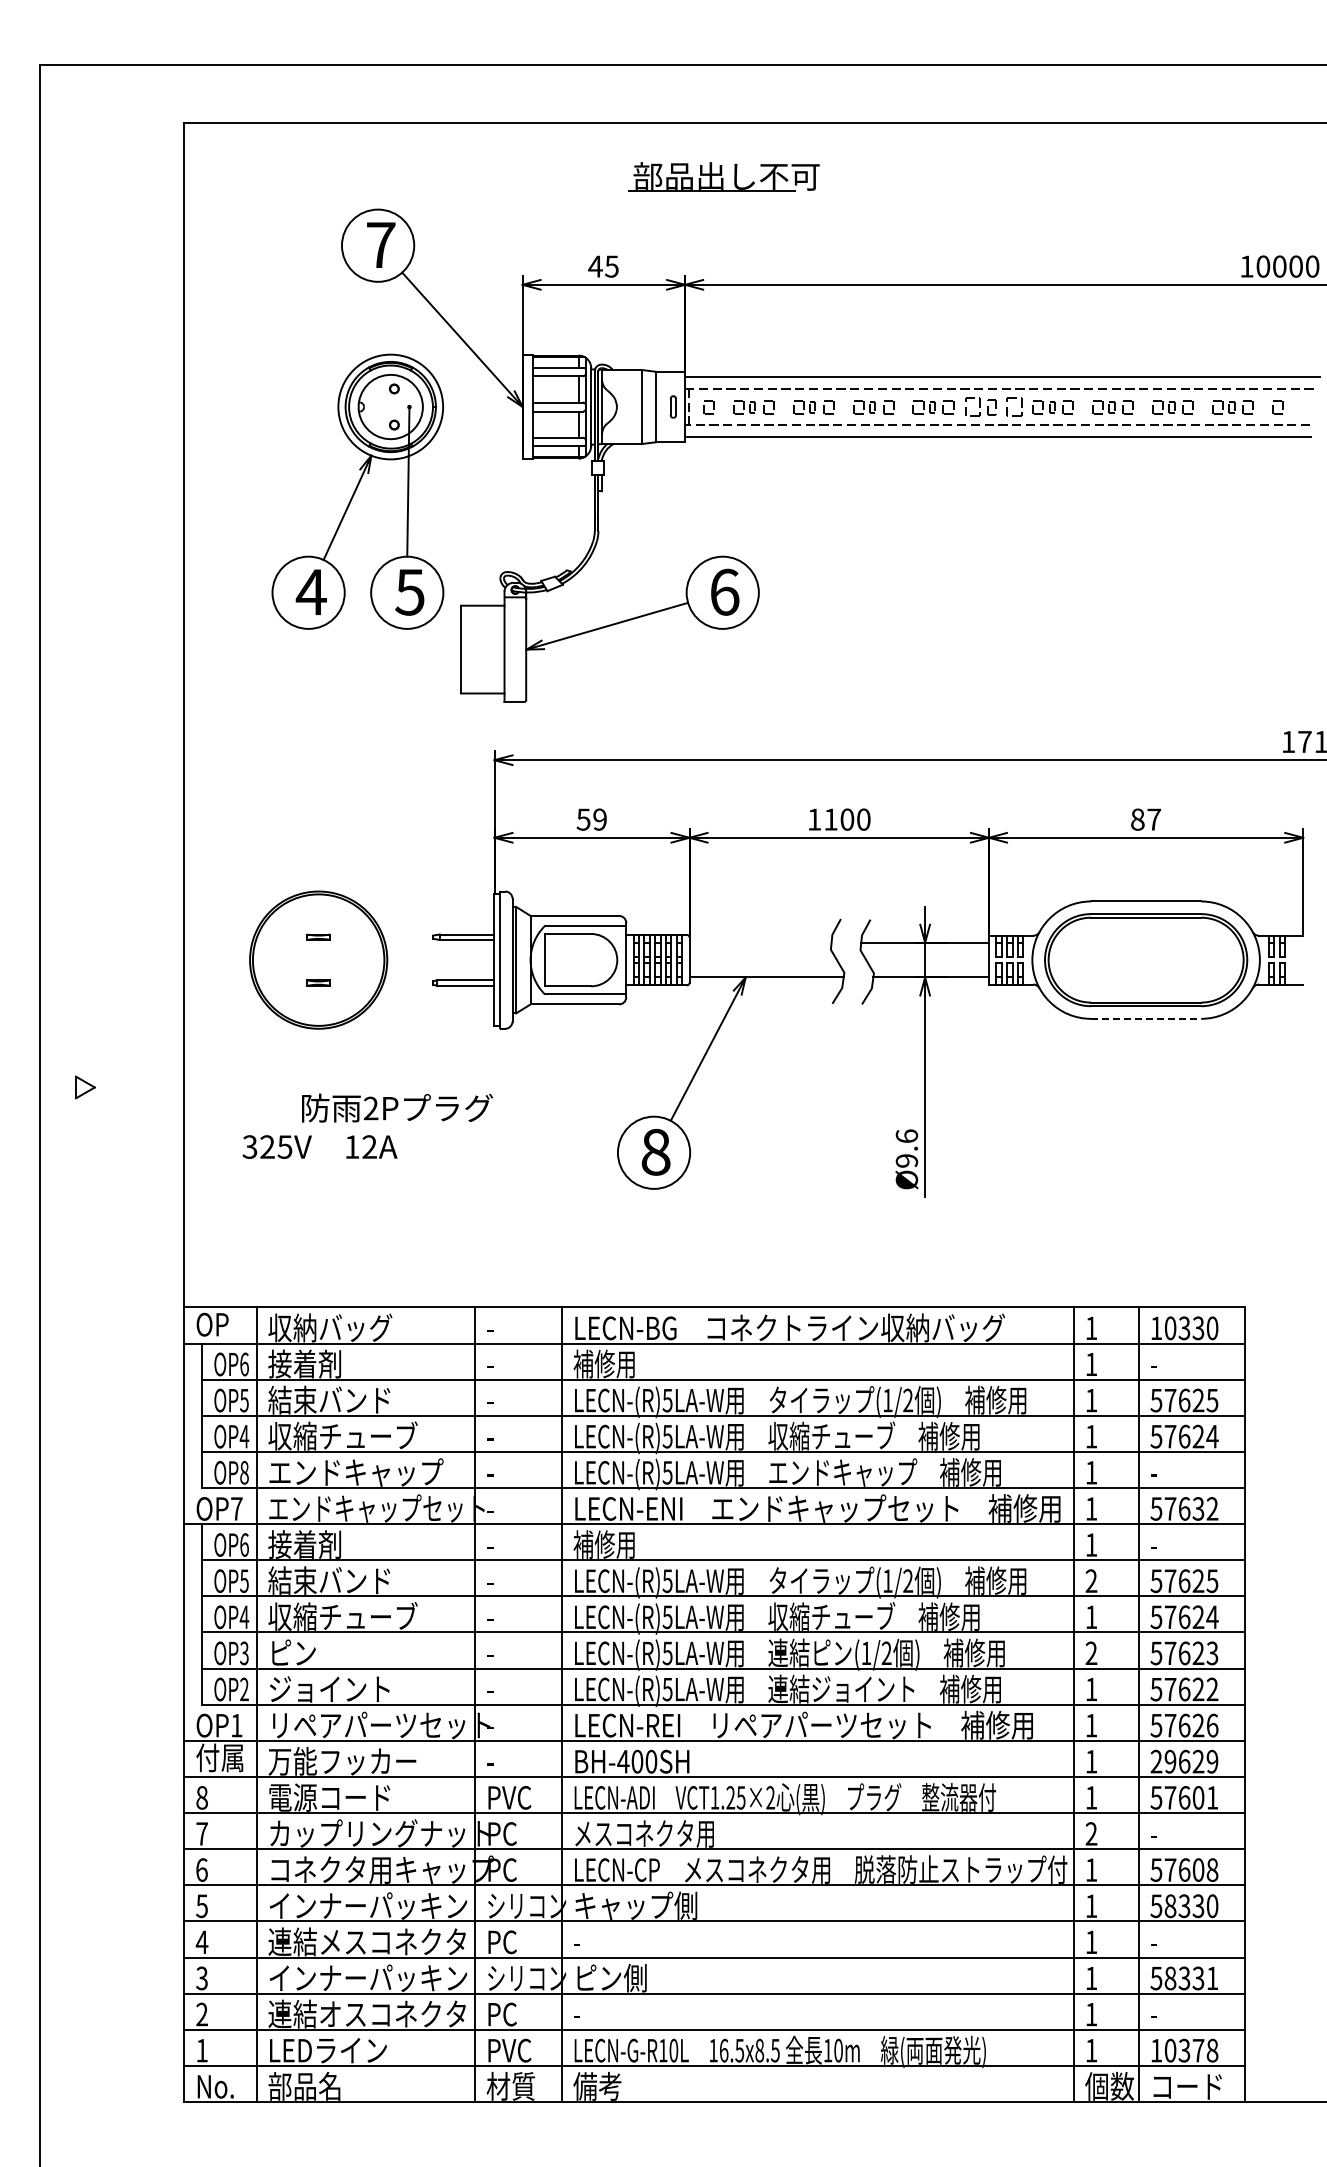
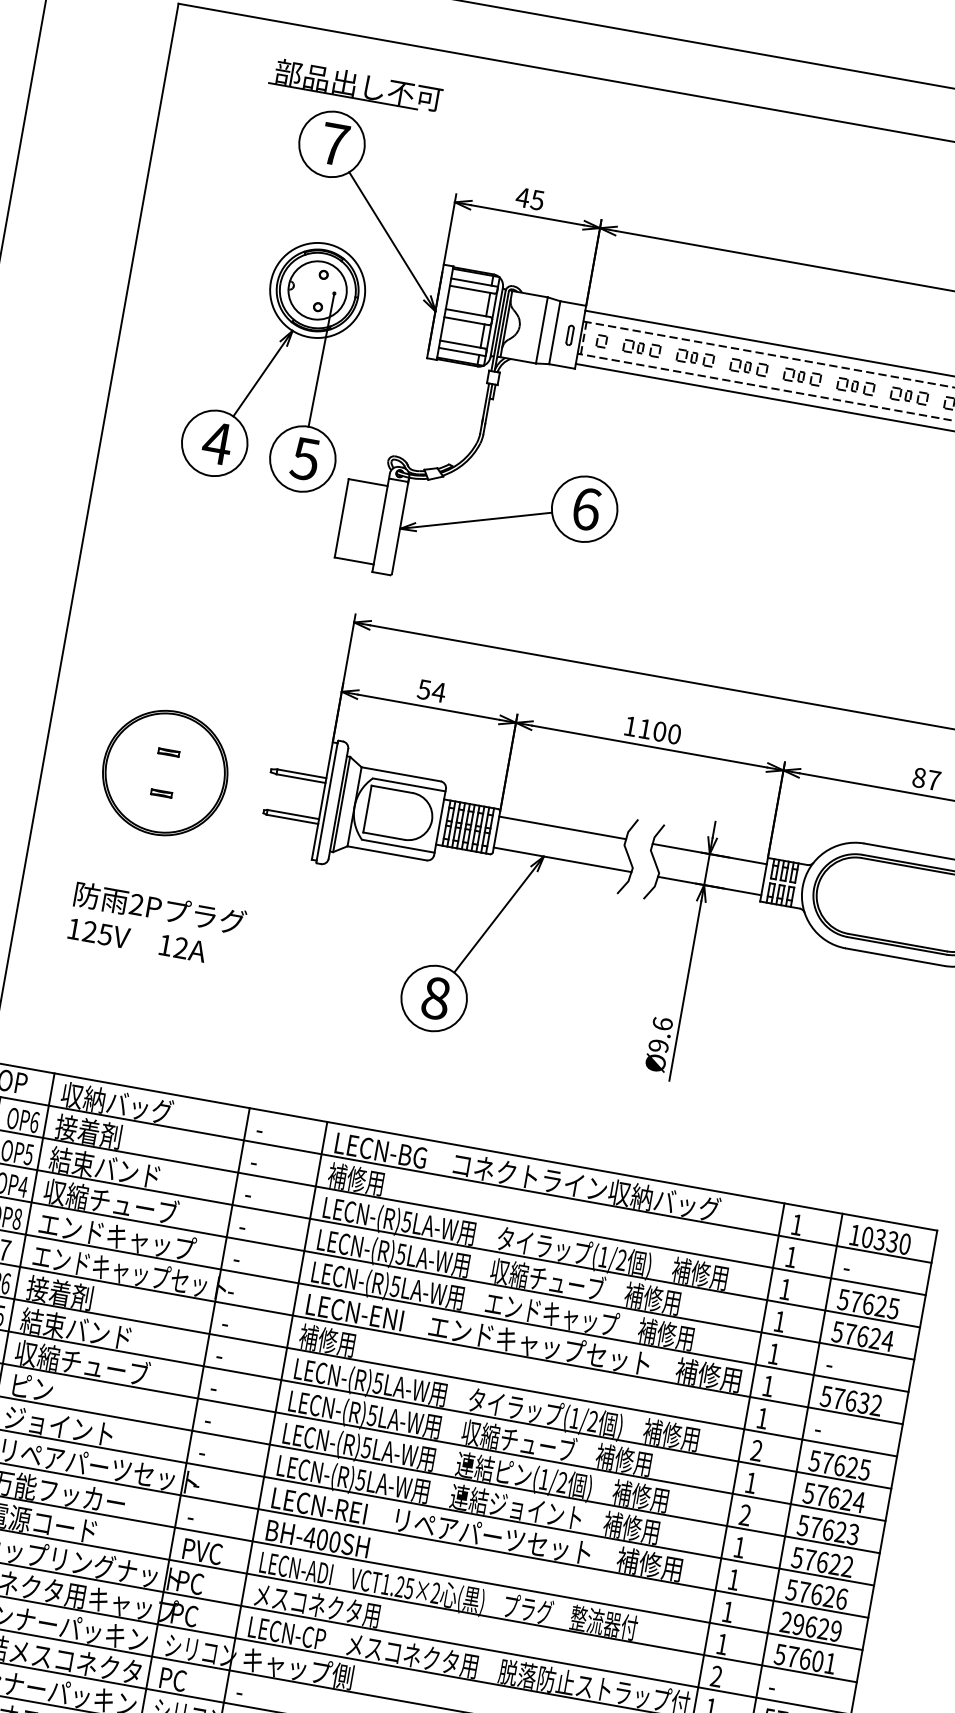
part: (723, 176) -> (355, 84), moved
part: (992, 407) -> (855, 386), size x0.71
text: (599, 819) -> (438, 692), 59 -> 54
line: (760, 942) -> (562, 827), added
line: (1146, 1018) -> (895, 956), dashed -> solid
text: (397, 1107) -> (160, 908), moved
text: (249, 1146) -> (73, 928), 325V -> 125V

